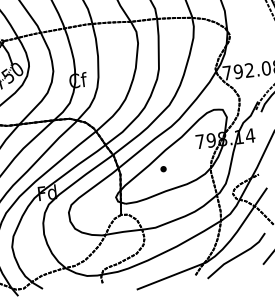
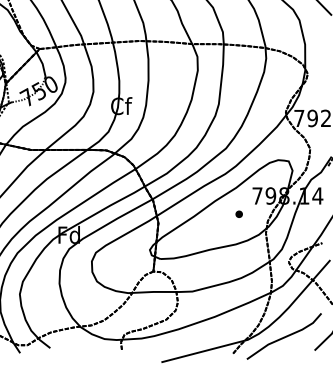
part: (162, 168) -> (238, 213), moved

